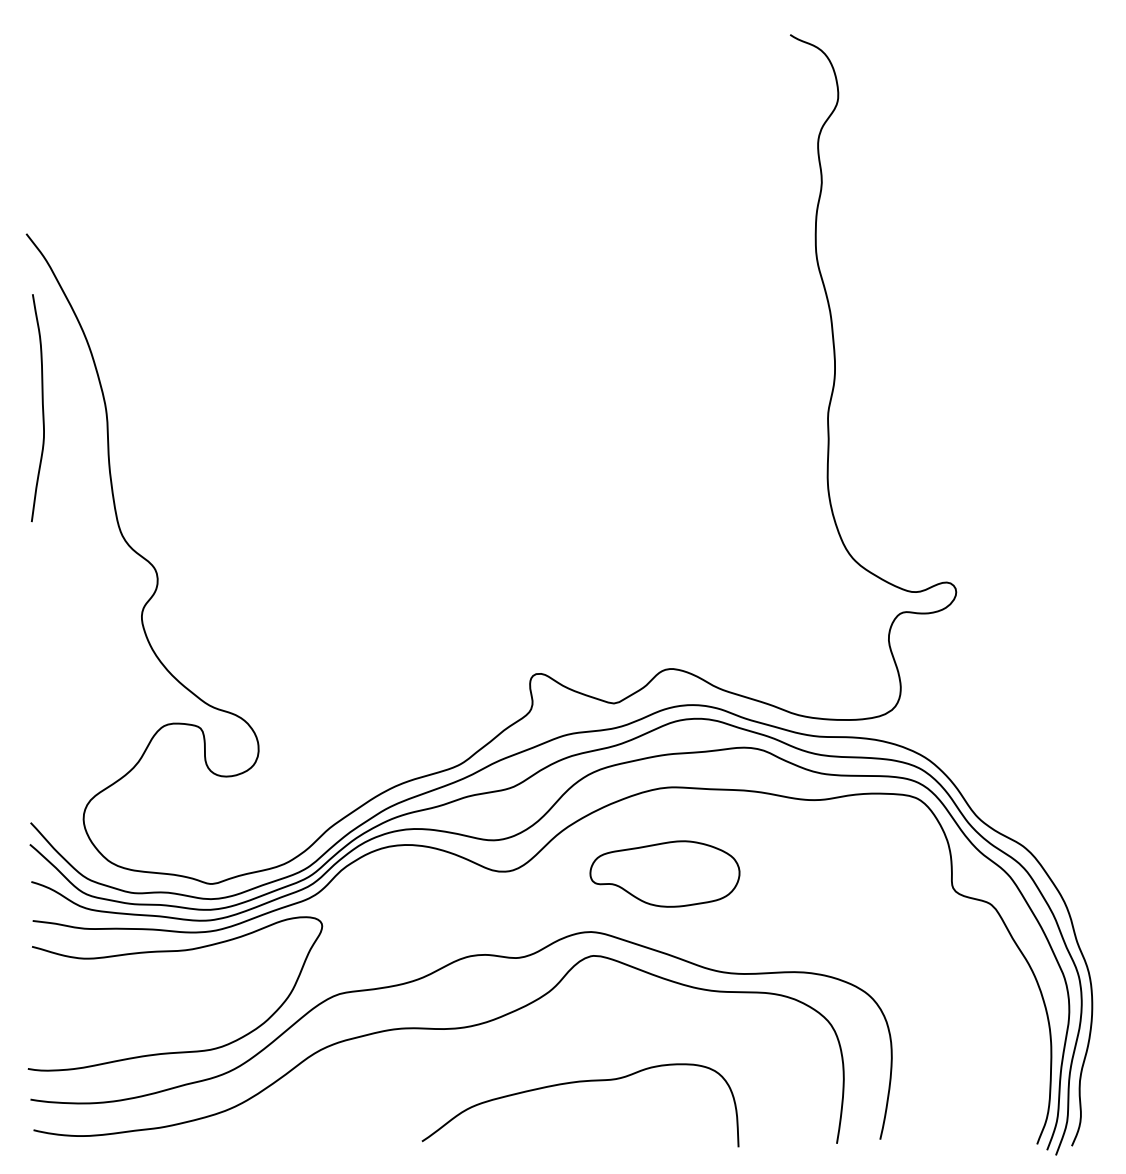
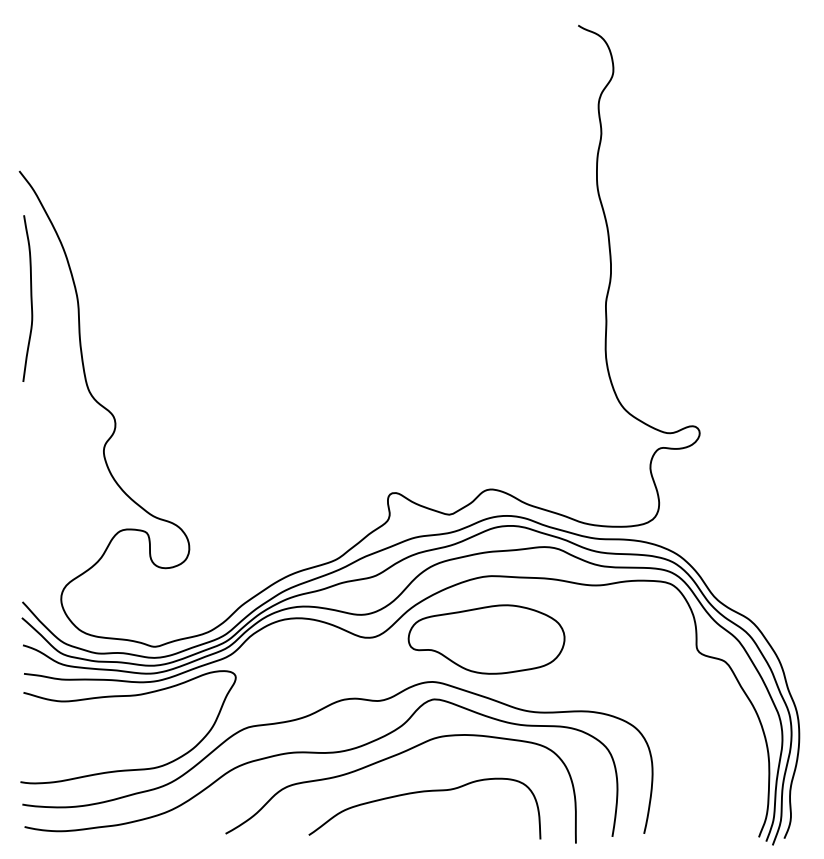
part: (664, 873) -> (486, 639), size x1.43
curve: (530, 1037) -> (388, 759), added

